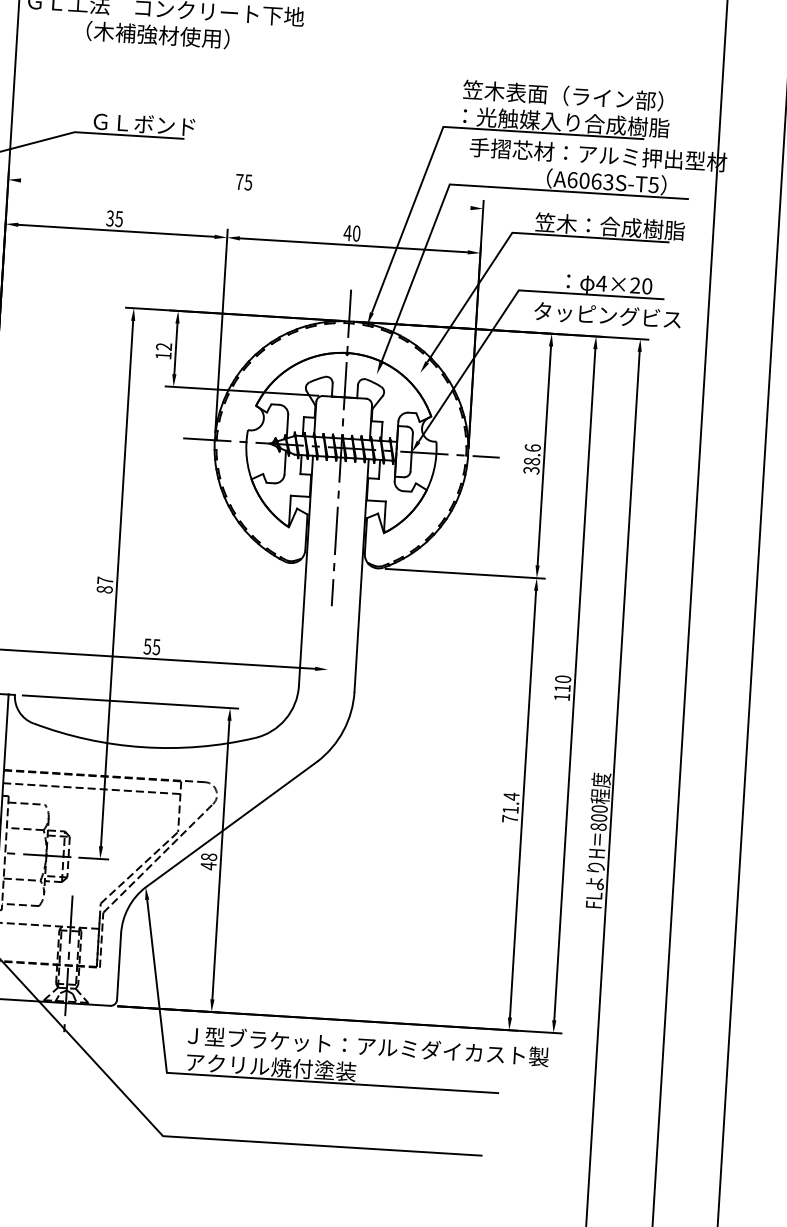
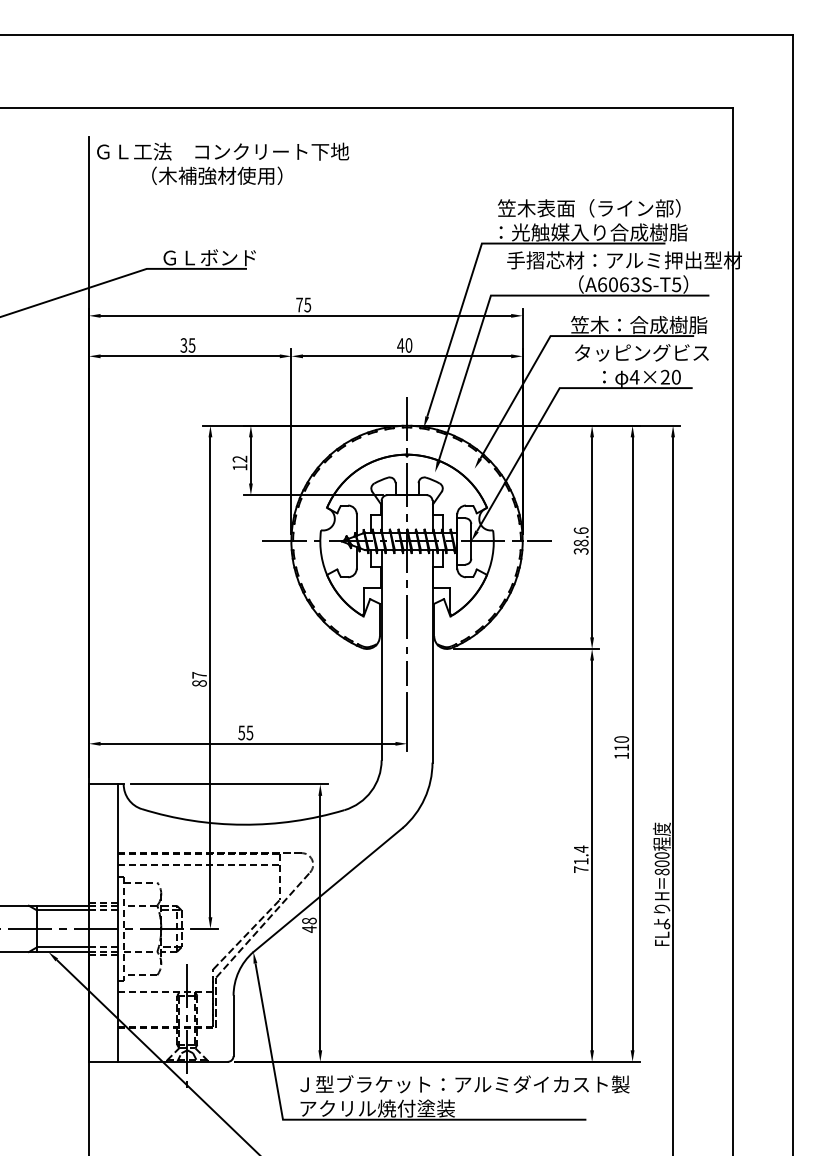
line: (245, 193) -> (305, 315), added
text: (607, 314) -> (641, 352), moved
line: (329, 646) -> (407, 722), added

